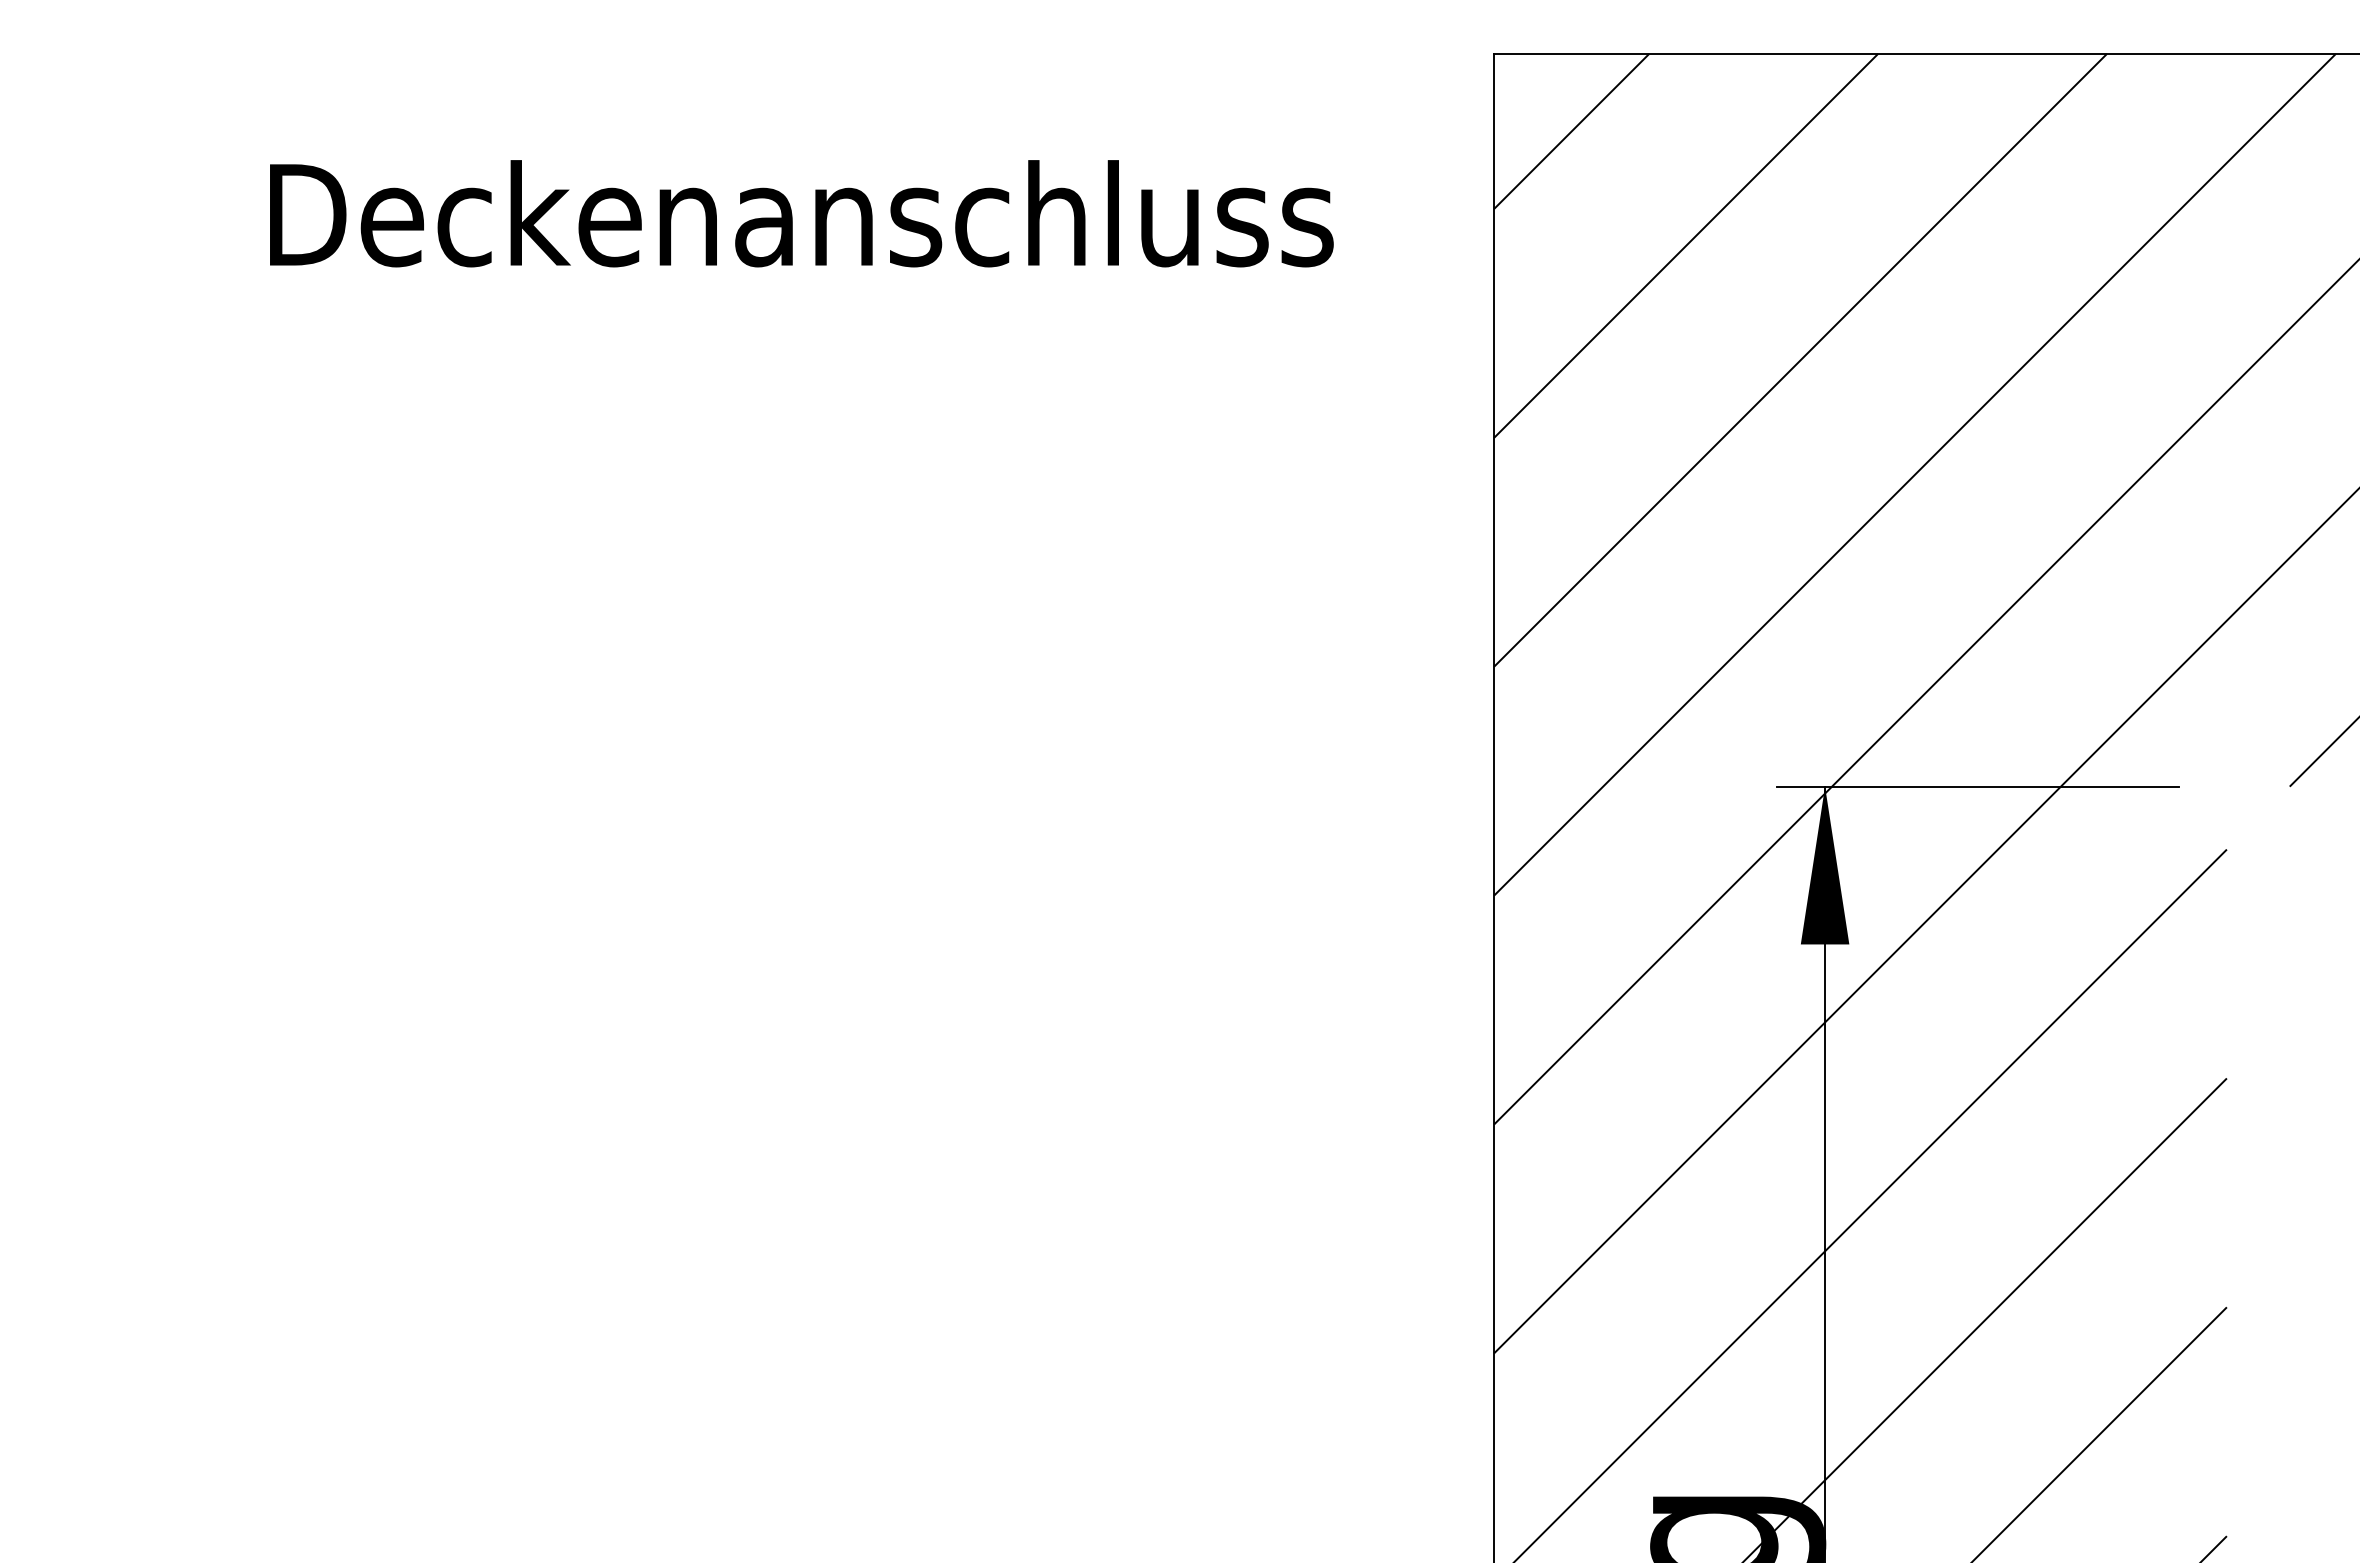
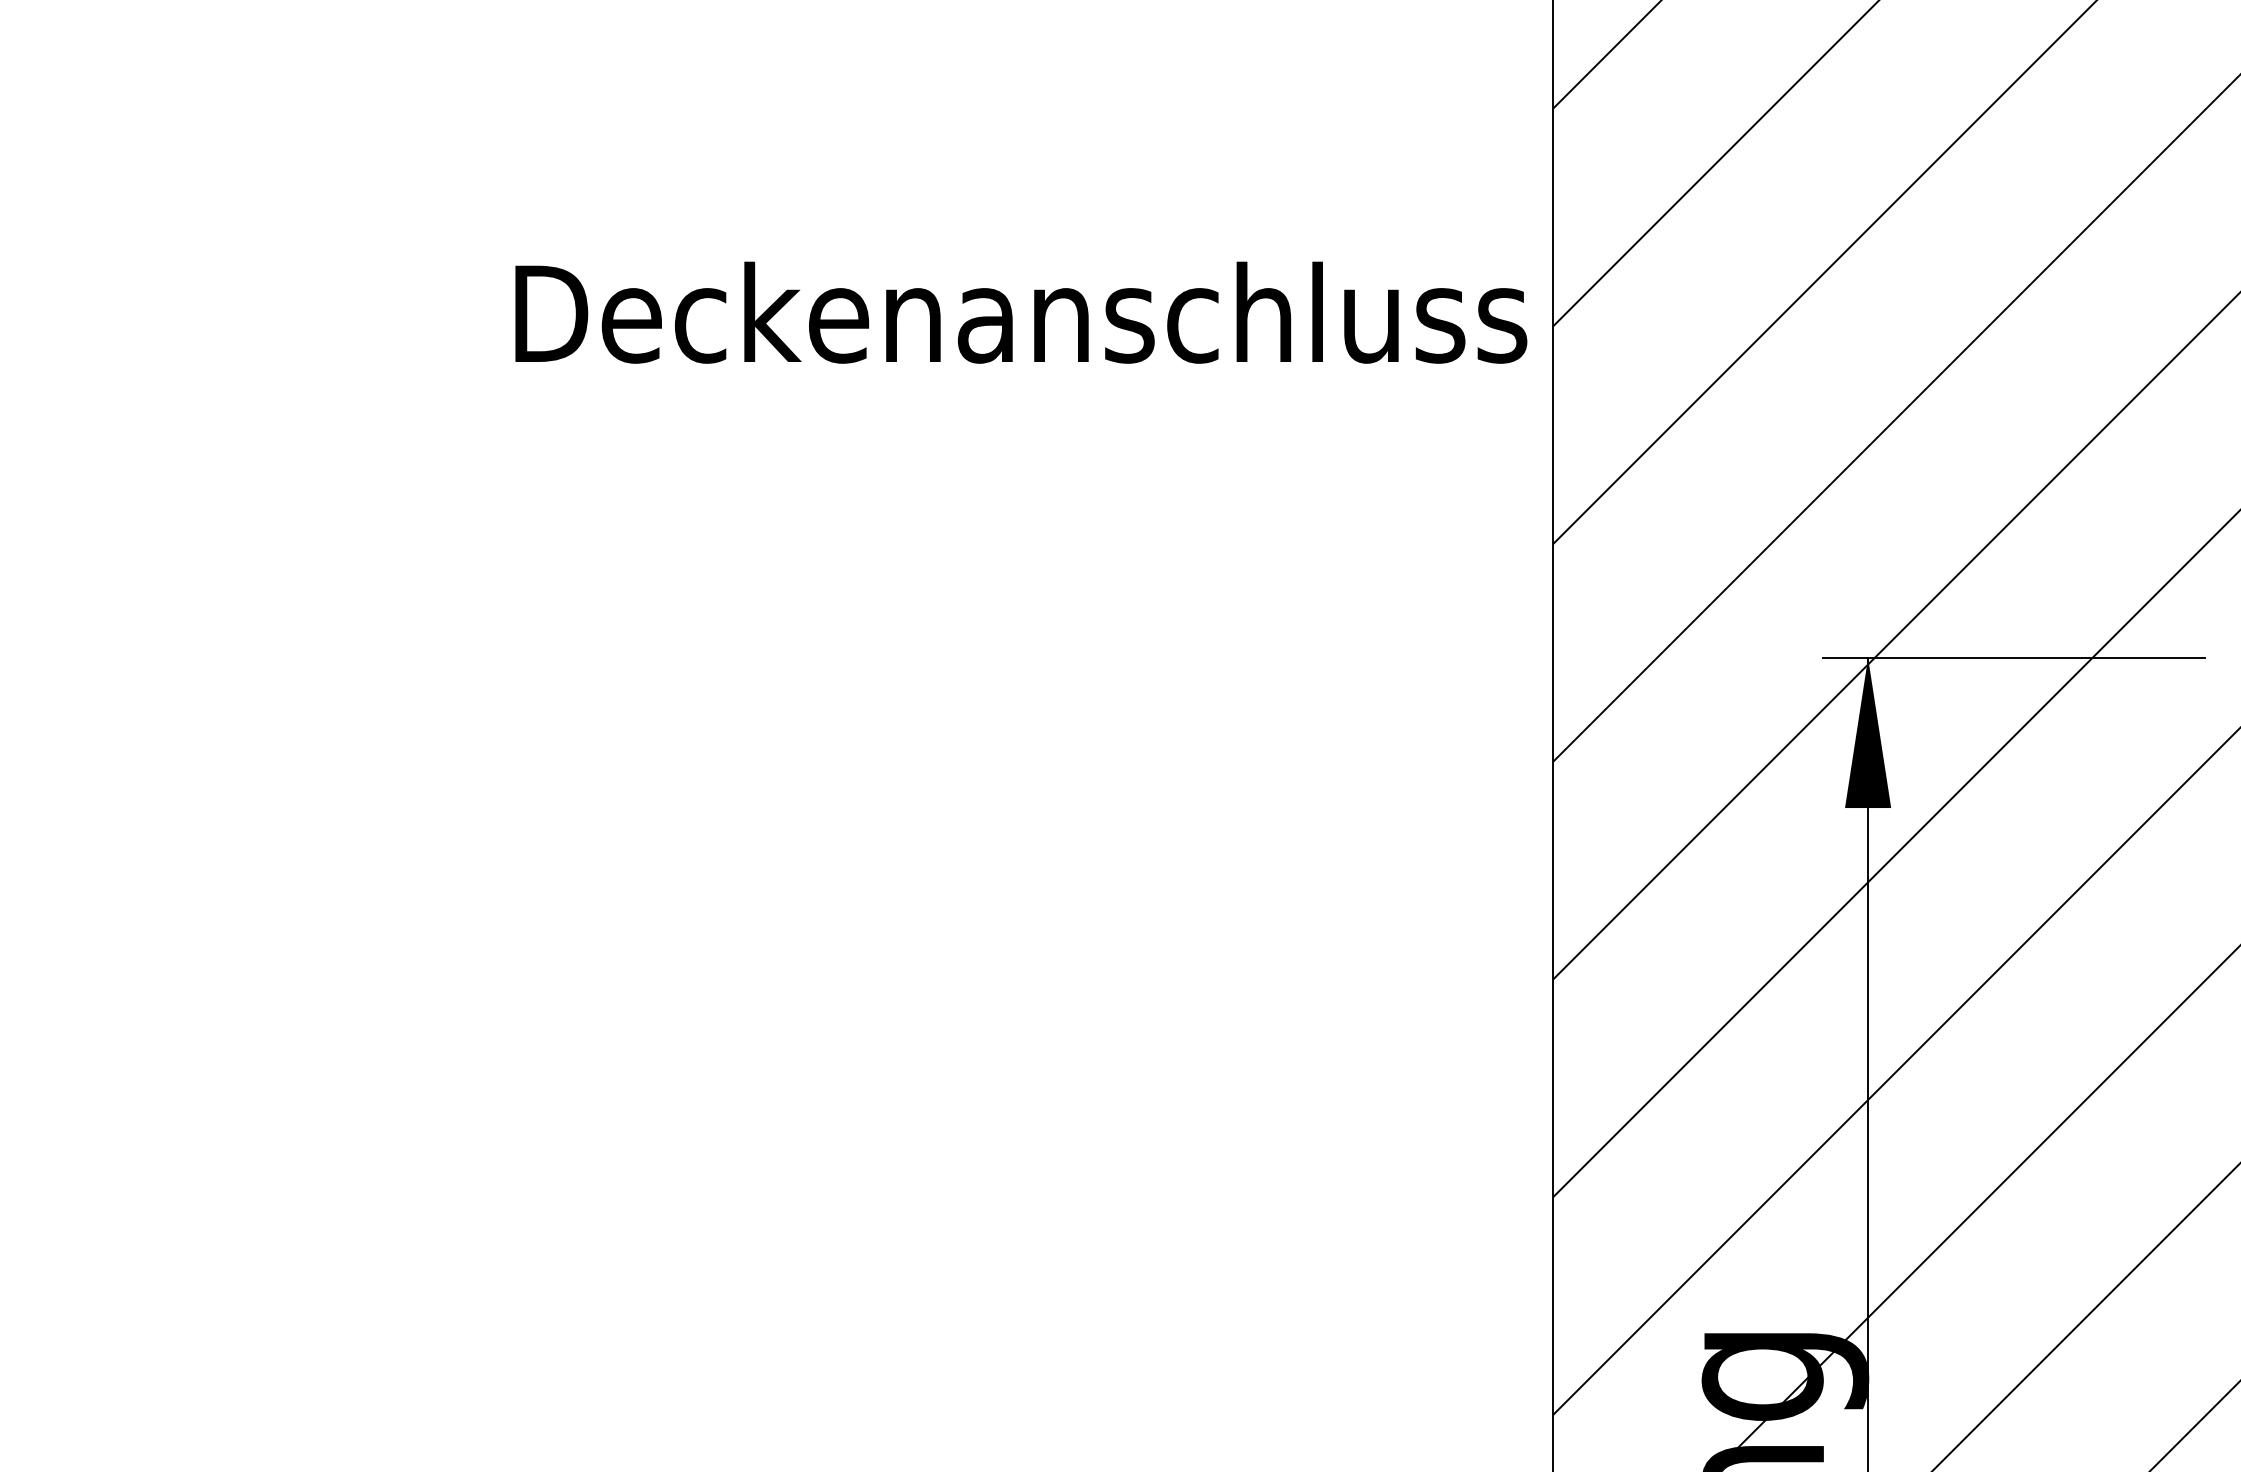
text: (801, 213) -> (1020, 312), moved

